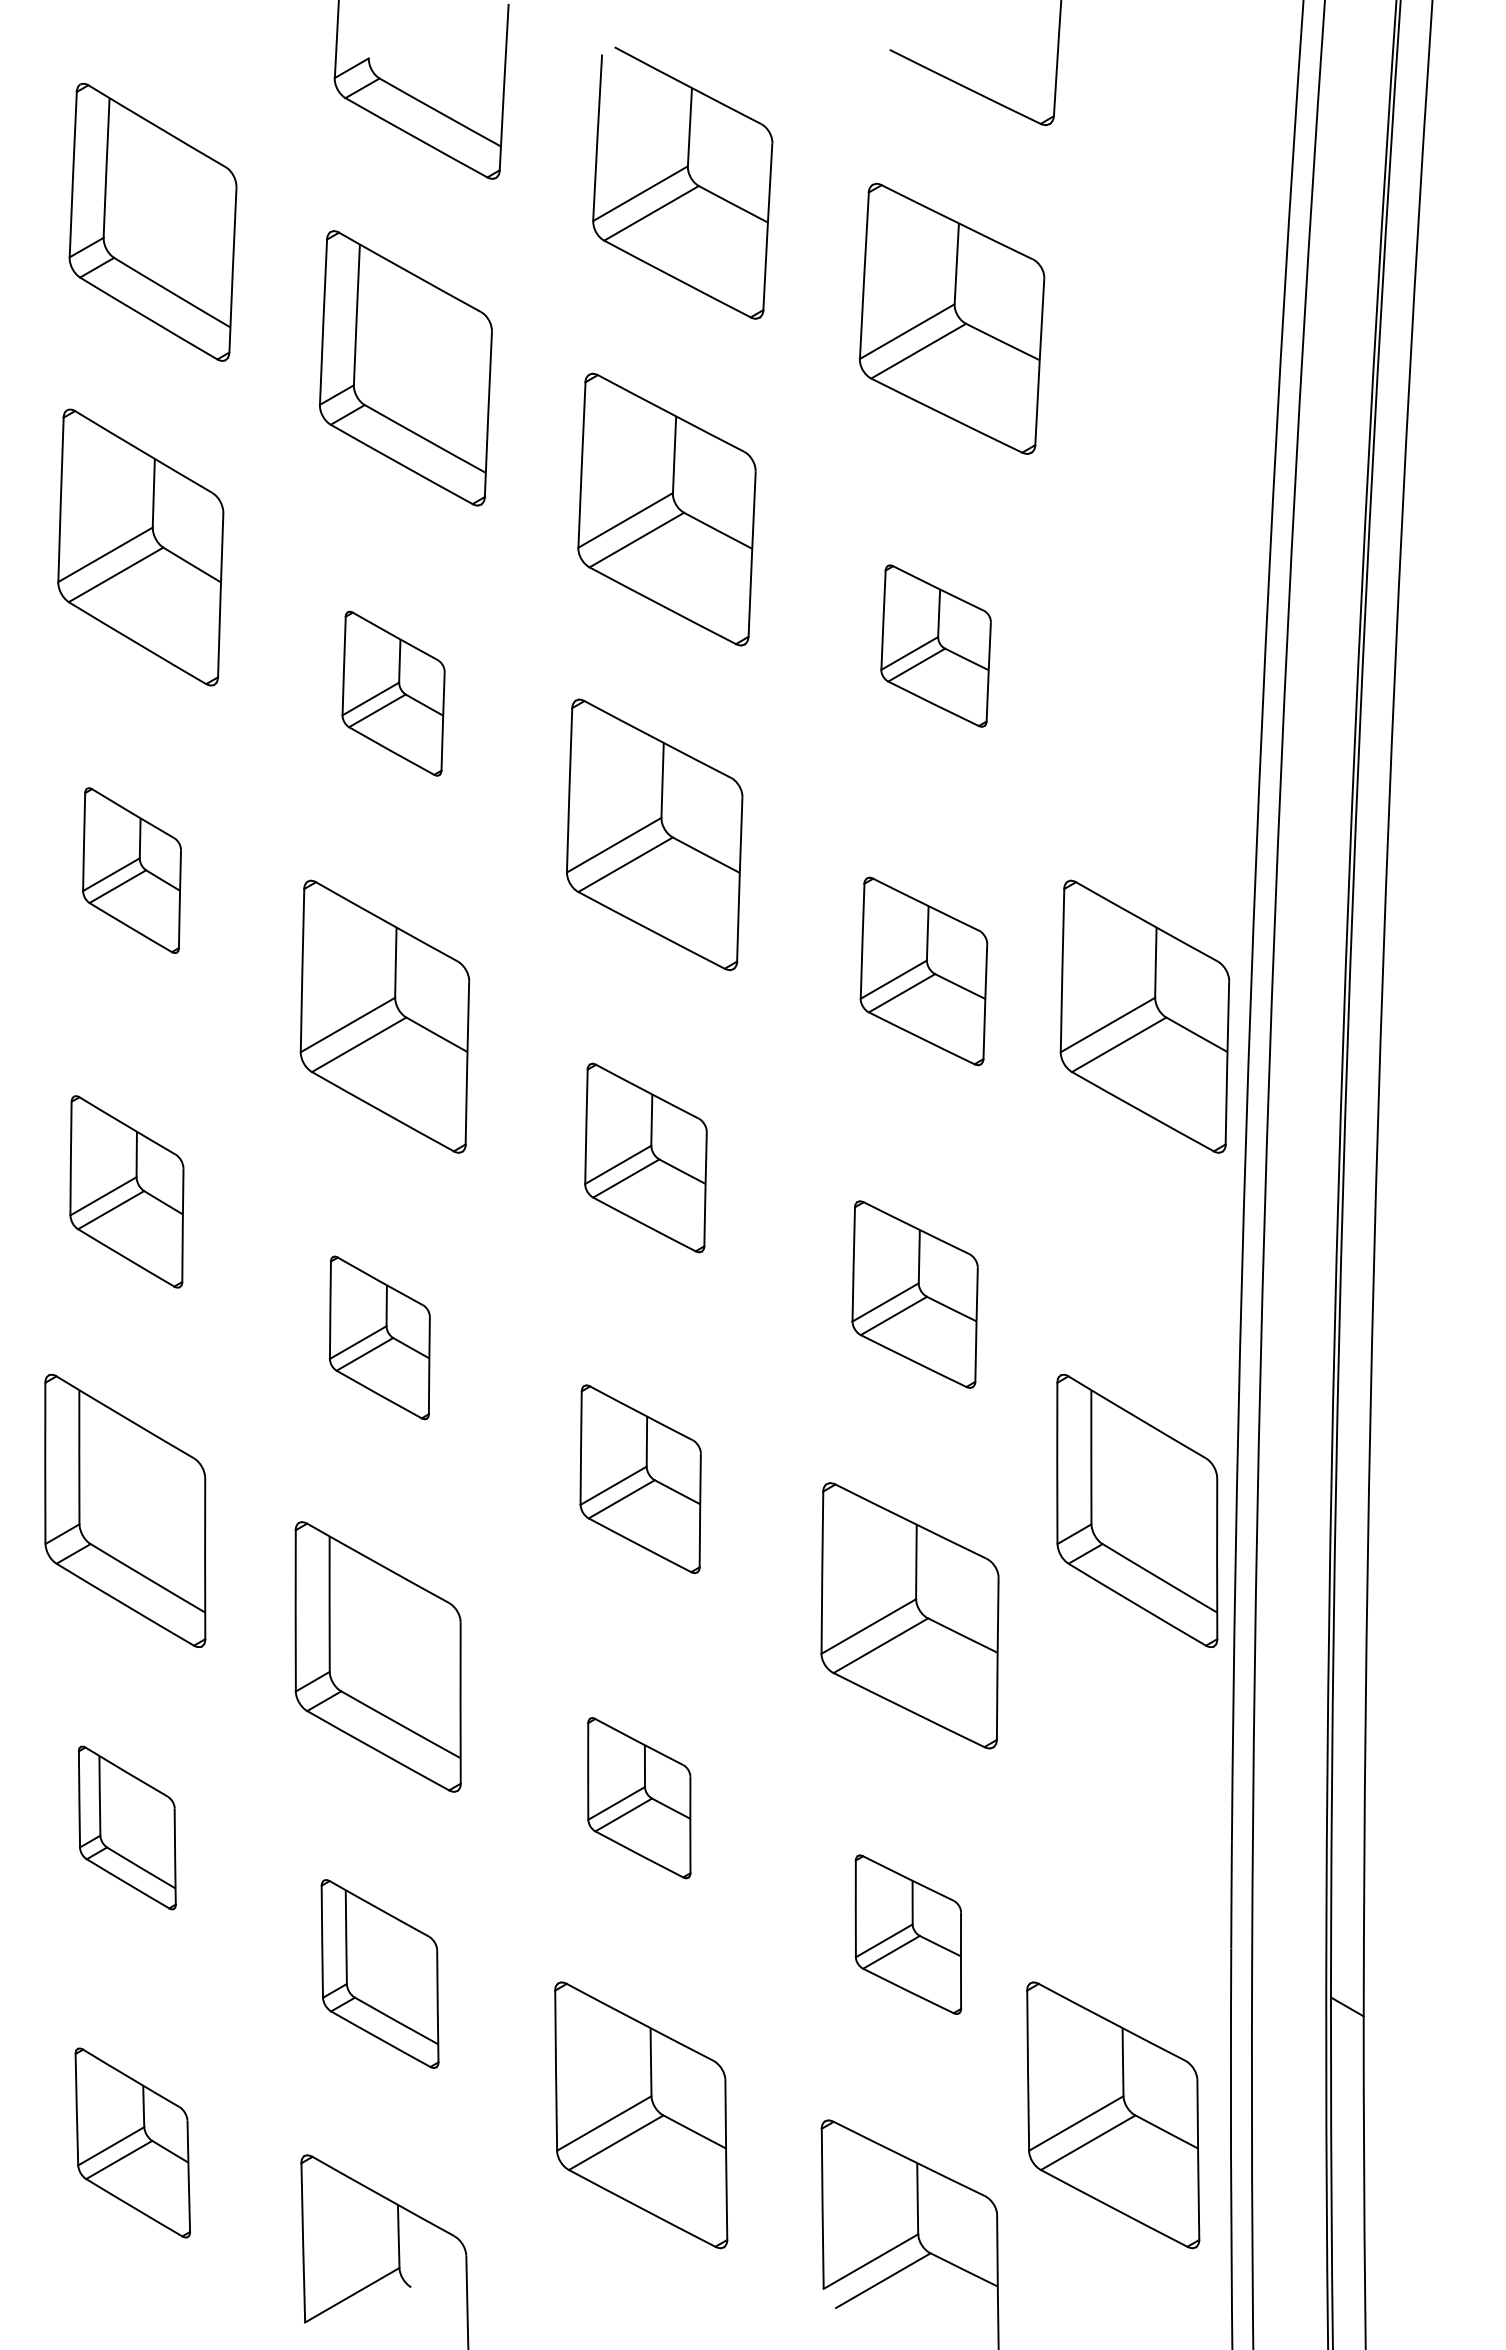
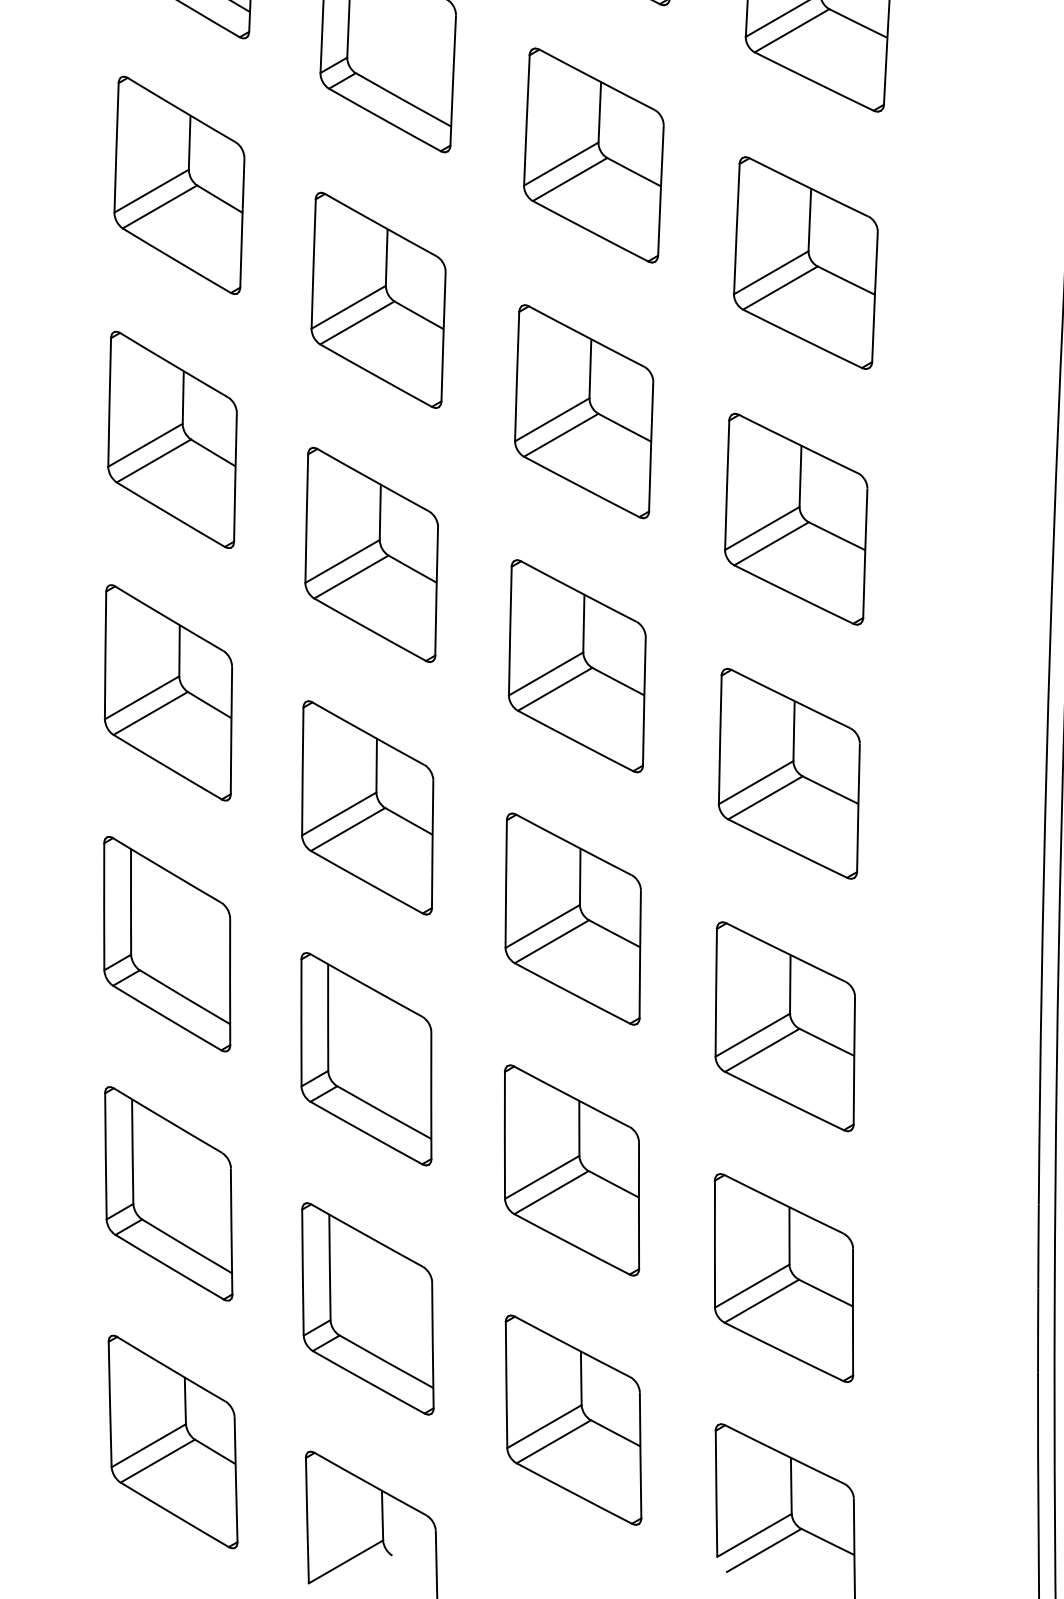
part: (935, 645) -> (805, 262), size x1.67
part: (393, 693) -> (378, 300), size x1.67
part: (131, 870) -> (172, 439), size x1.67
part: (923, 971) -> (795, 519), size x1.43
part: (1144, 1016) -> (969, 554), removed
part: (645, 1157) -> (576, 665), size x1.43
part: (126, 1191) -> (168, 692), size x1.43
part: (914, 1294) -> (788, 773), size x1.43
part: (379, 1337) -> (367, 807), size x1.67
part: (640, 1479) -> (572, 919), size x1.43
part: (1137, 1510) -> (964, 943), removed
part: (639, 1797) -> (572, 1169), size x1.67
part: (127, 1827) -> (168, 1193), size x1.67
part: (908, 1934) -> (784, 1277), size x1.67
part: (379, 1973) -> (367, 1308), size x1.43
part: (1113, 2115) -> (945, 1420), removed
part: (132, 2142) -> (172, 1441), size x1.43

